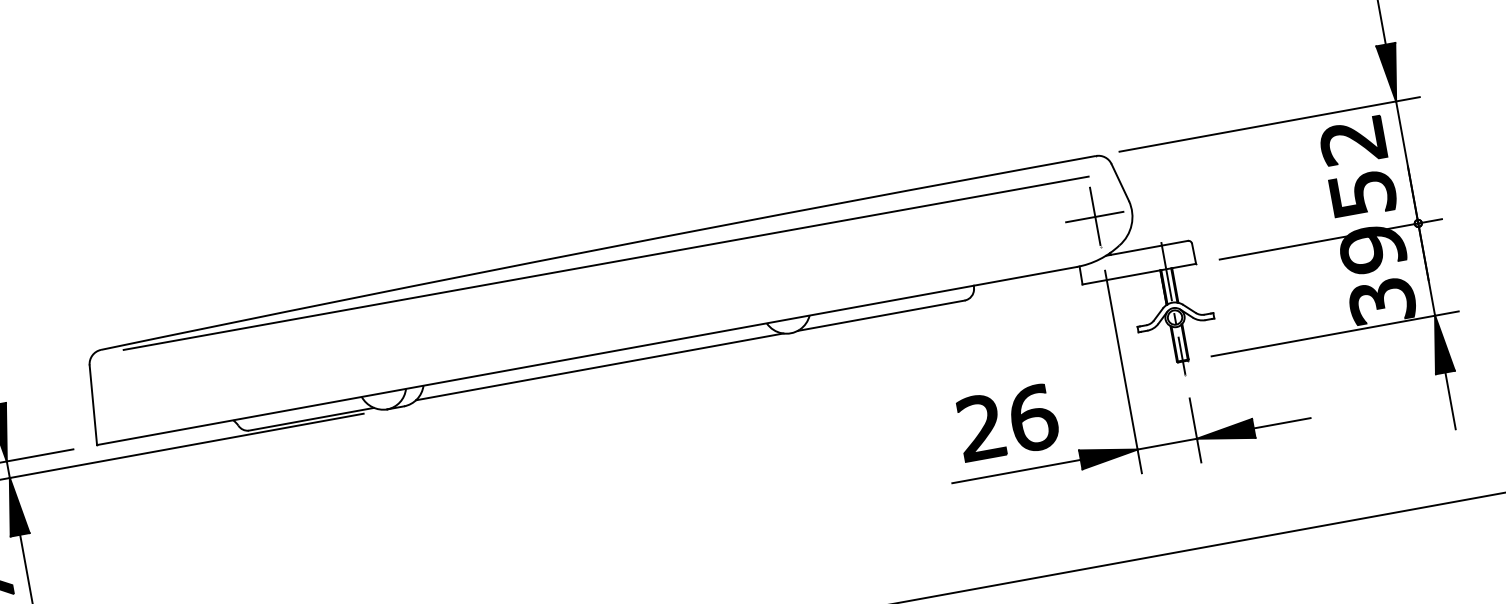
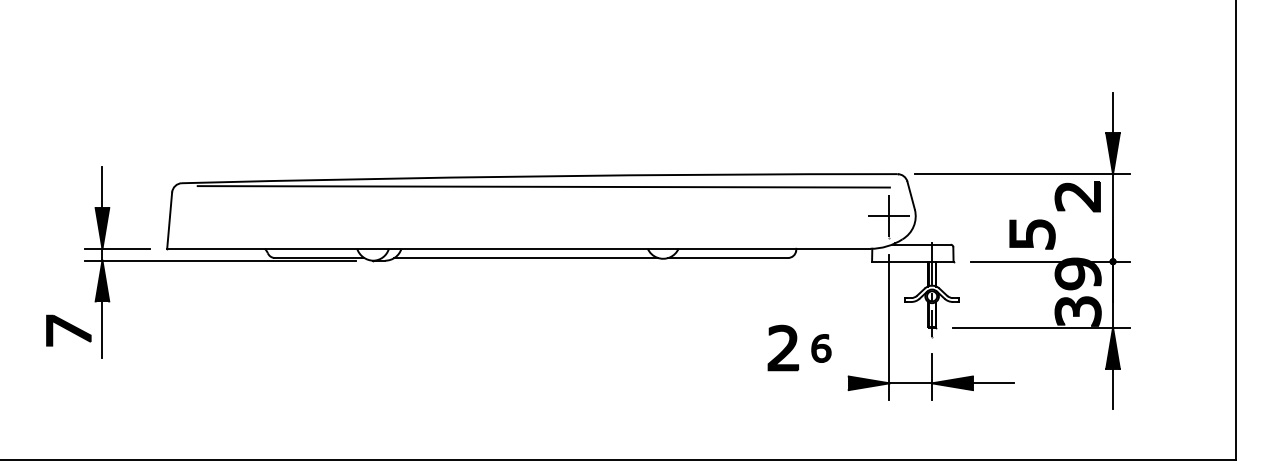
part: (1363, 194) -> (1032, 234), moved
part: (1034, 418) -> (821, 348), size x0.6
line: (1016, 471) -> (802, 383), removed

